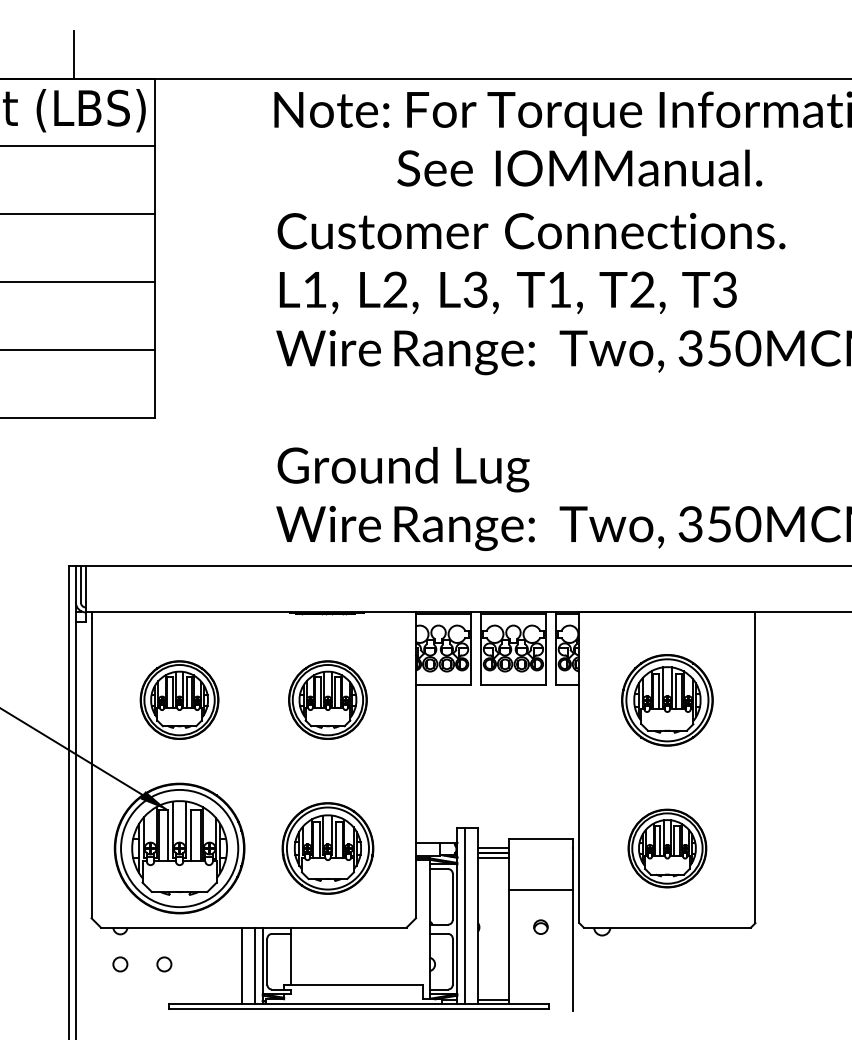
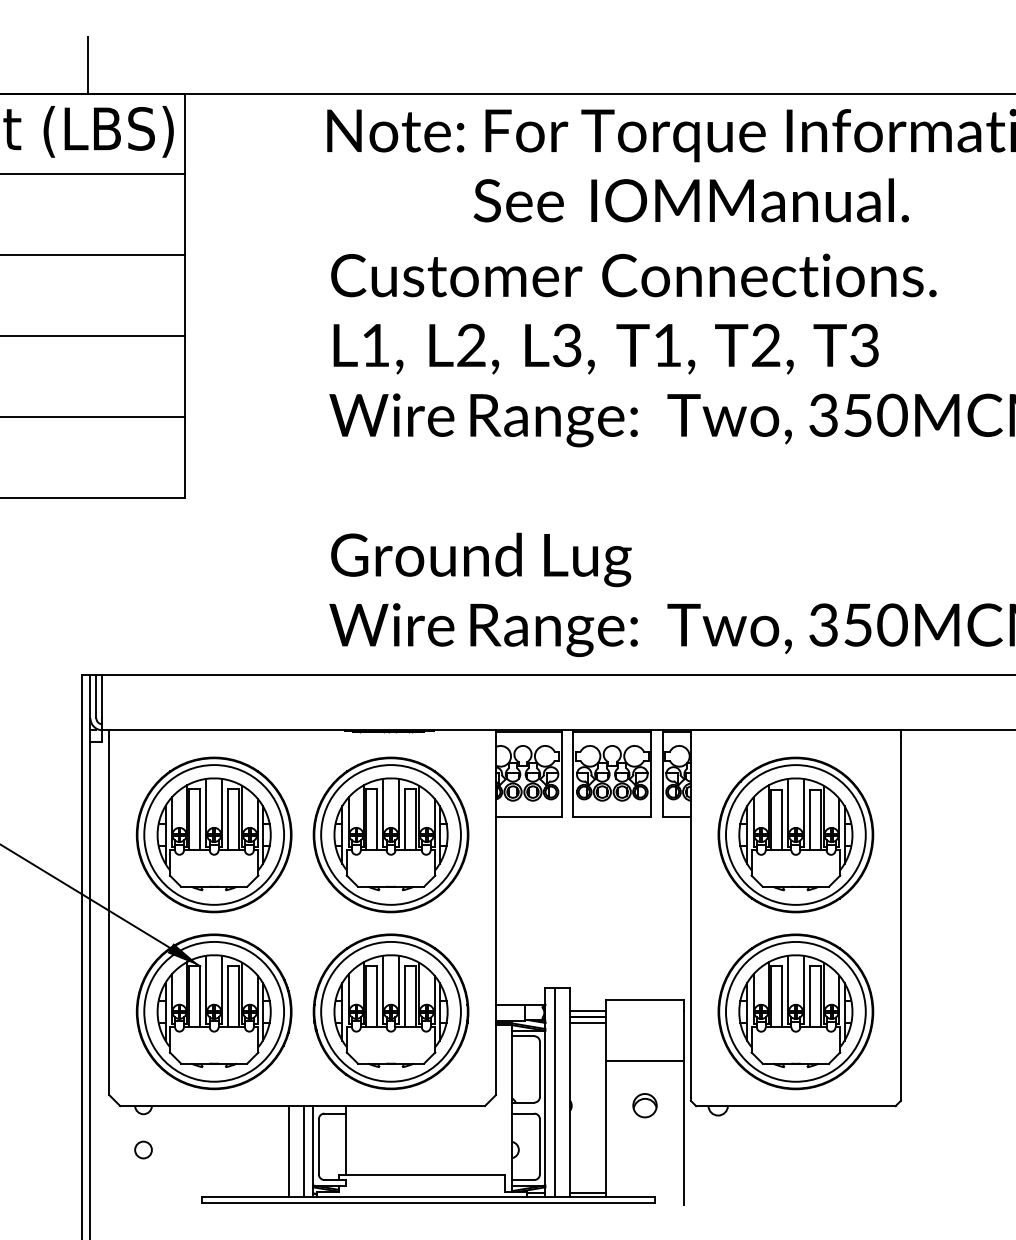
part: (179, 699) -> (214, 834), size x1.67
part: (327, 699) -> (390, 834), size x1.67
part: (667, 700) -> (796, 835), size x1.43
part: (327, 848) -> (390, 1011), size x1.43
part: (667, 848) -> (796, 1011), size x1.67
part: (540, 926) -> (644, 1104), size x1.43
circle: (164, 964) -> (196, 1150), removed

